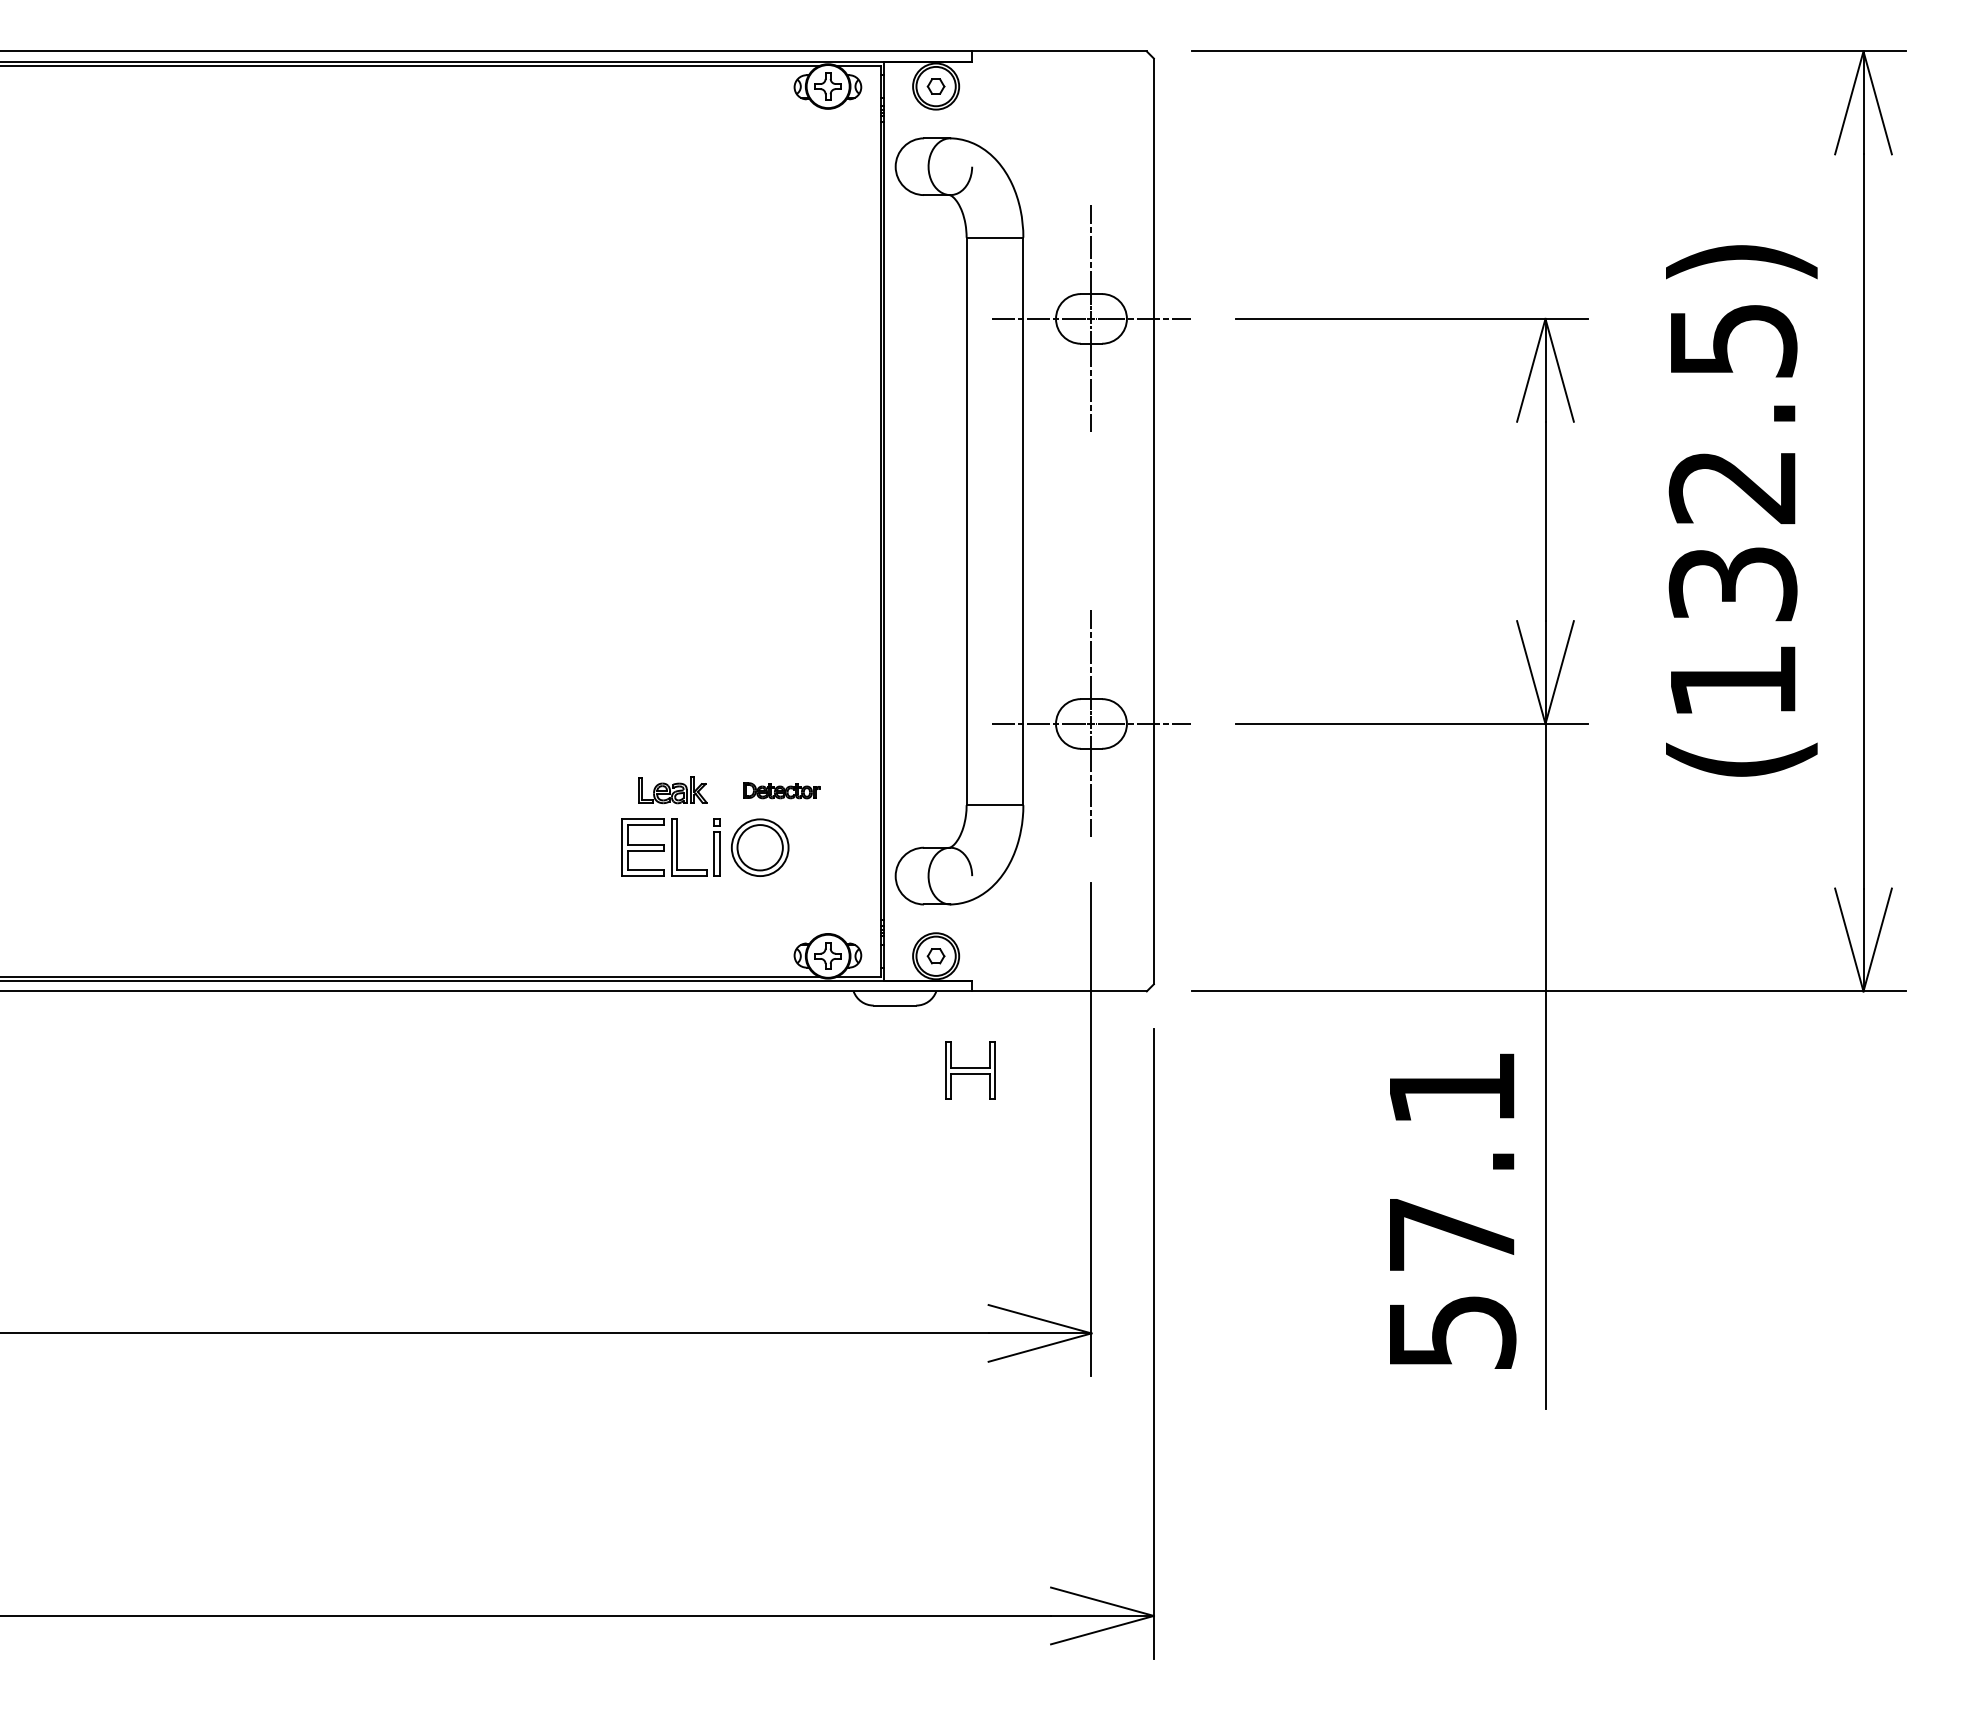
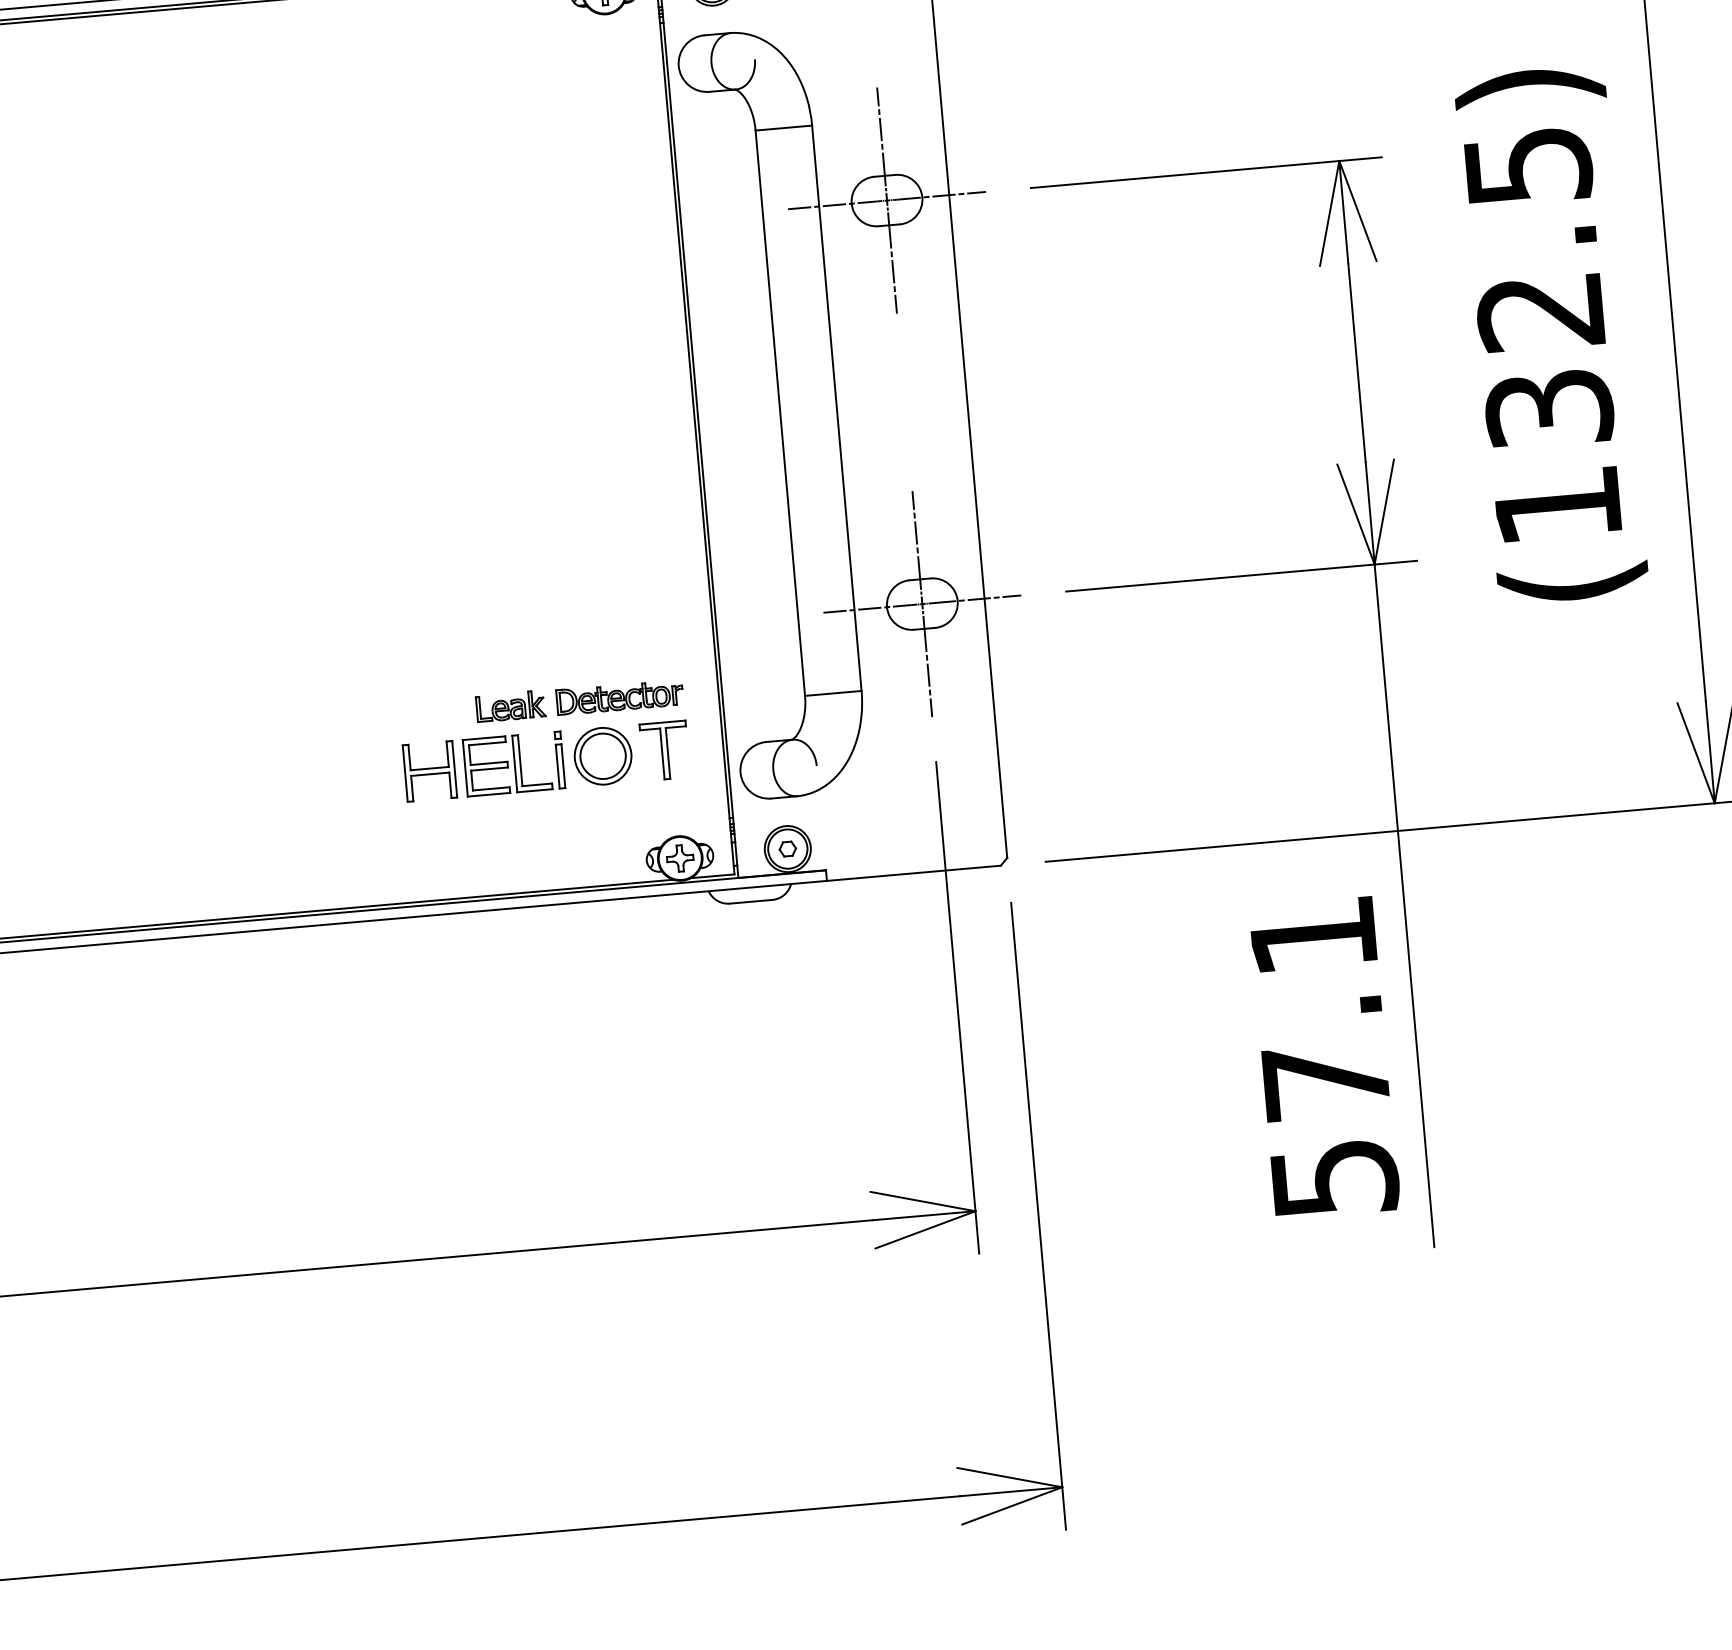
part: (781, 790) -> (619, 697), size x1.67
part: (821, 847) -> (664, 750), added
part: (970, 1070) -> (430, 771), moved

